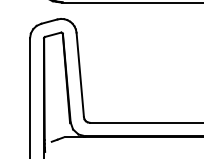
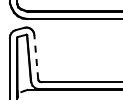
line: (80, 73) -> (36, 56), solid -> dashed

